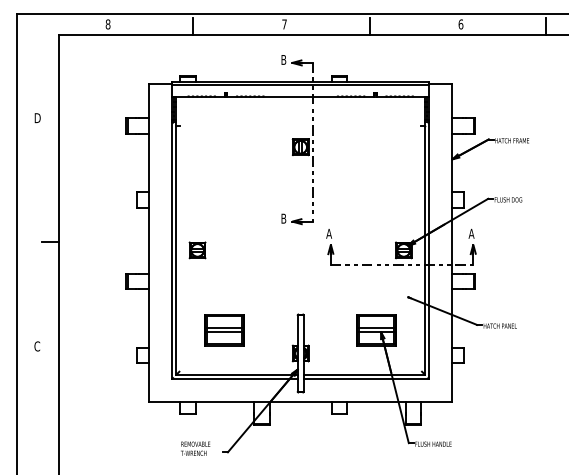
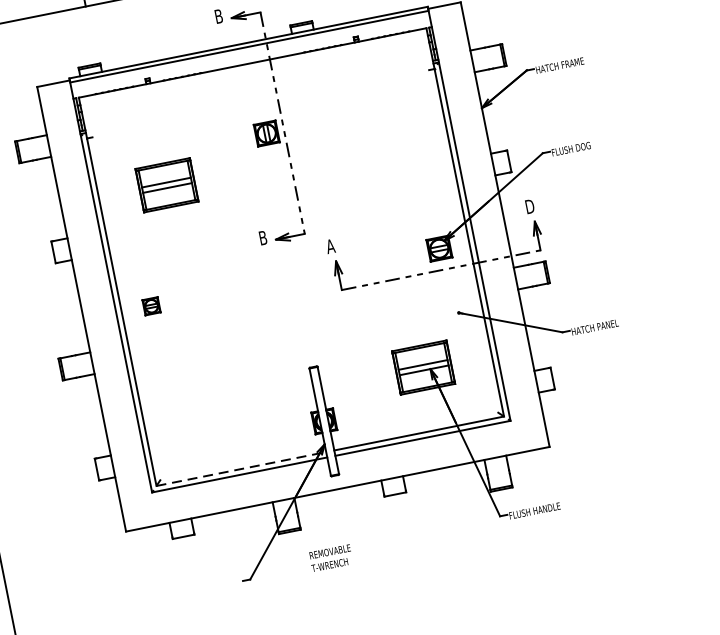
text: (471, 233) -> (529, 206), A -> D
part: (197, 250) -> (151, 306), size x0.7
part: (224, 330) -> (166, 185), moved
line: (236, 374) -> (240, 468), solid -> dashed
text: (195, 448) -> (330, 557), moved

